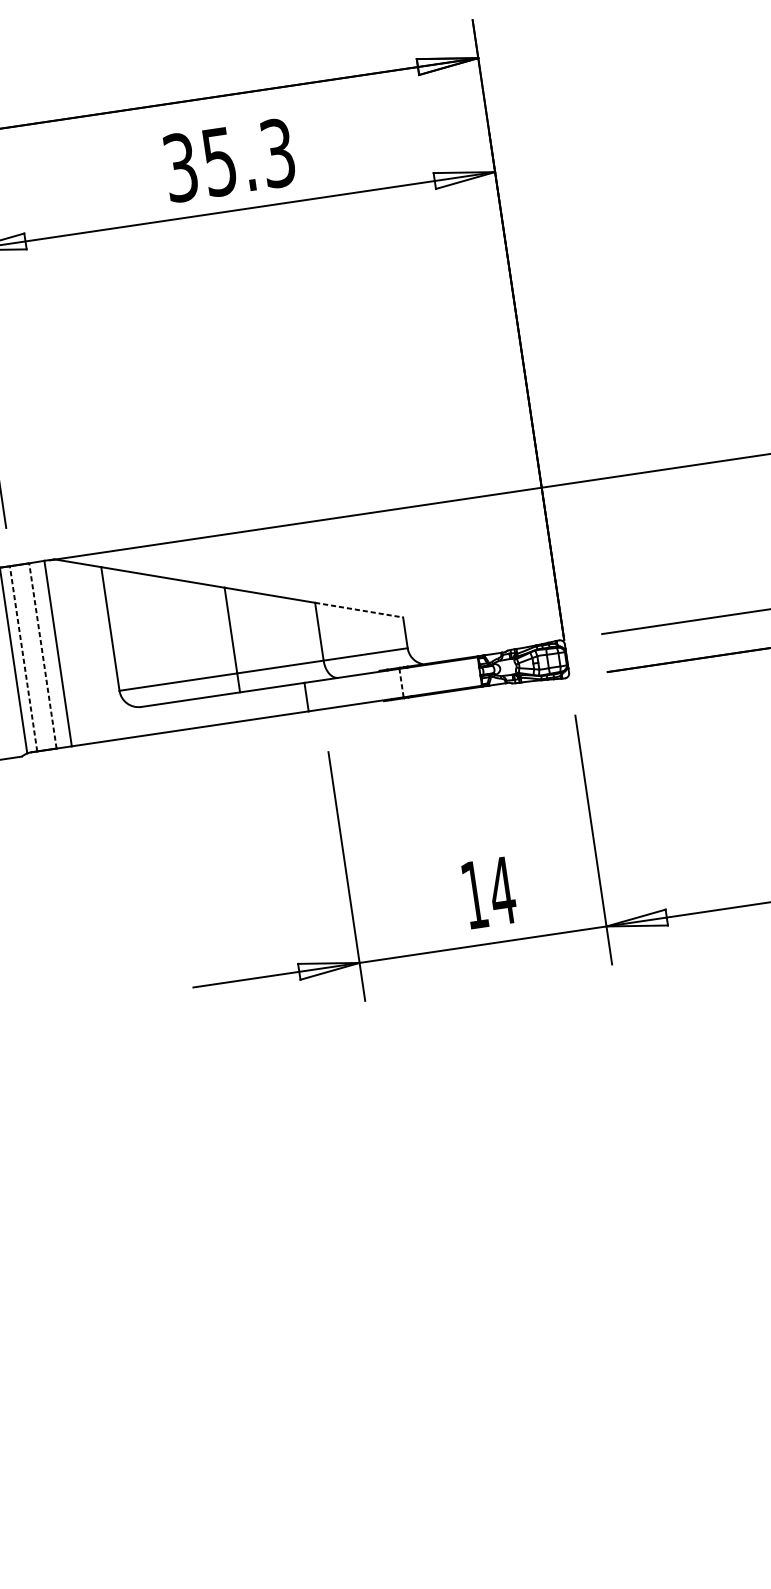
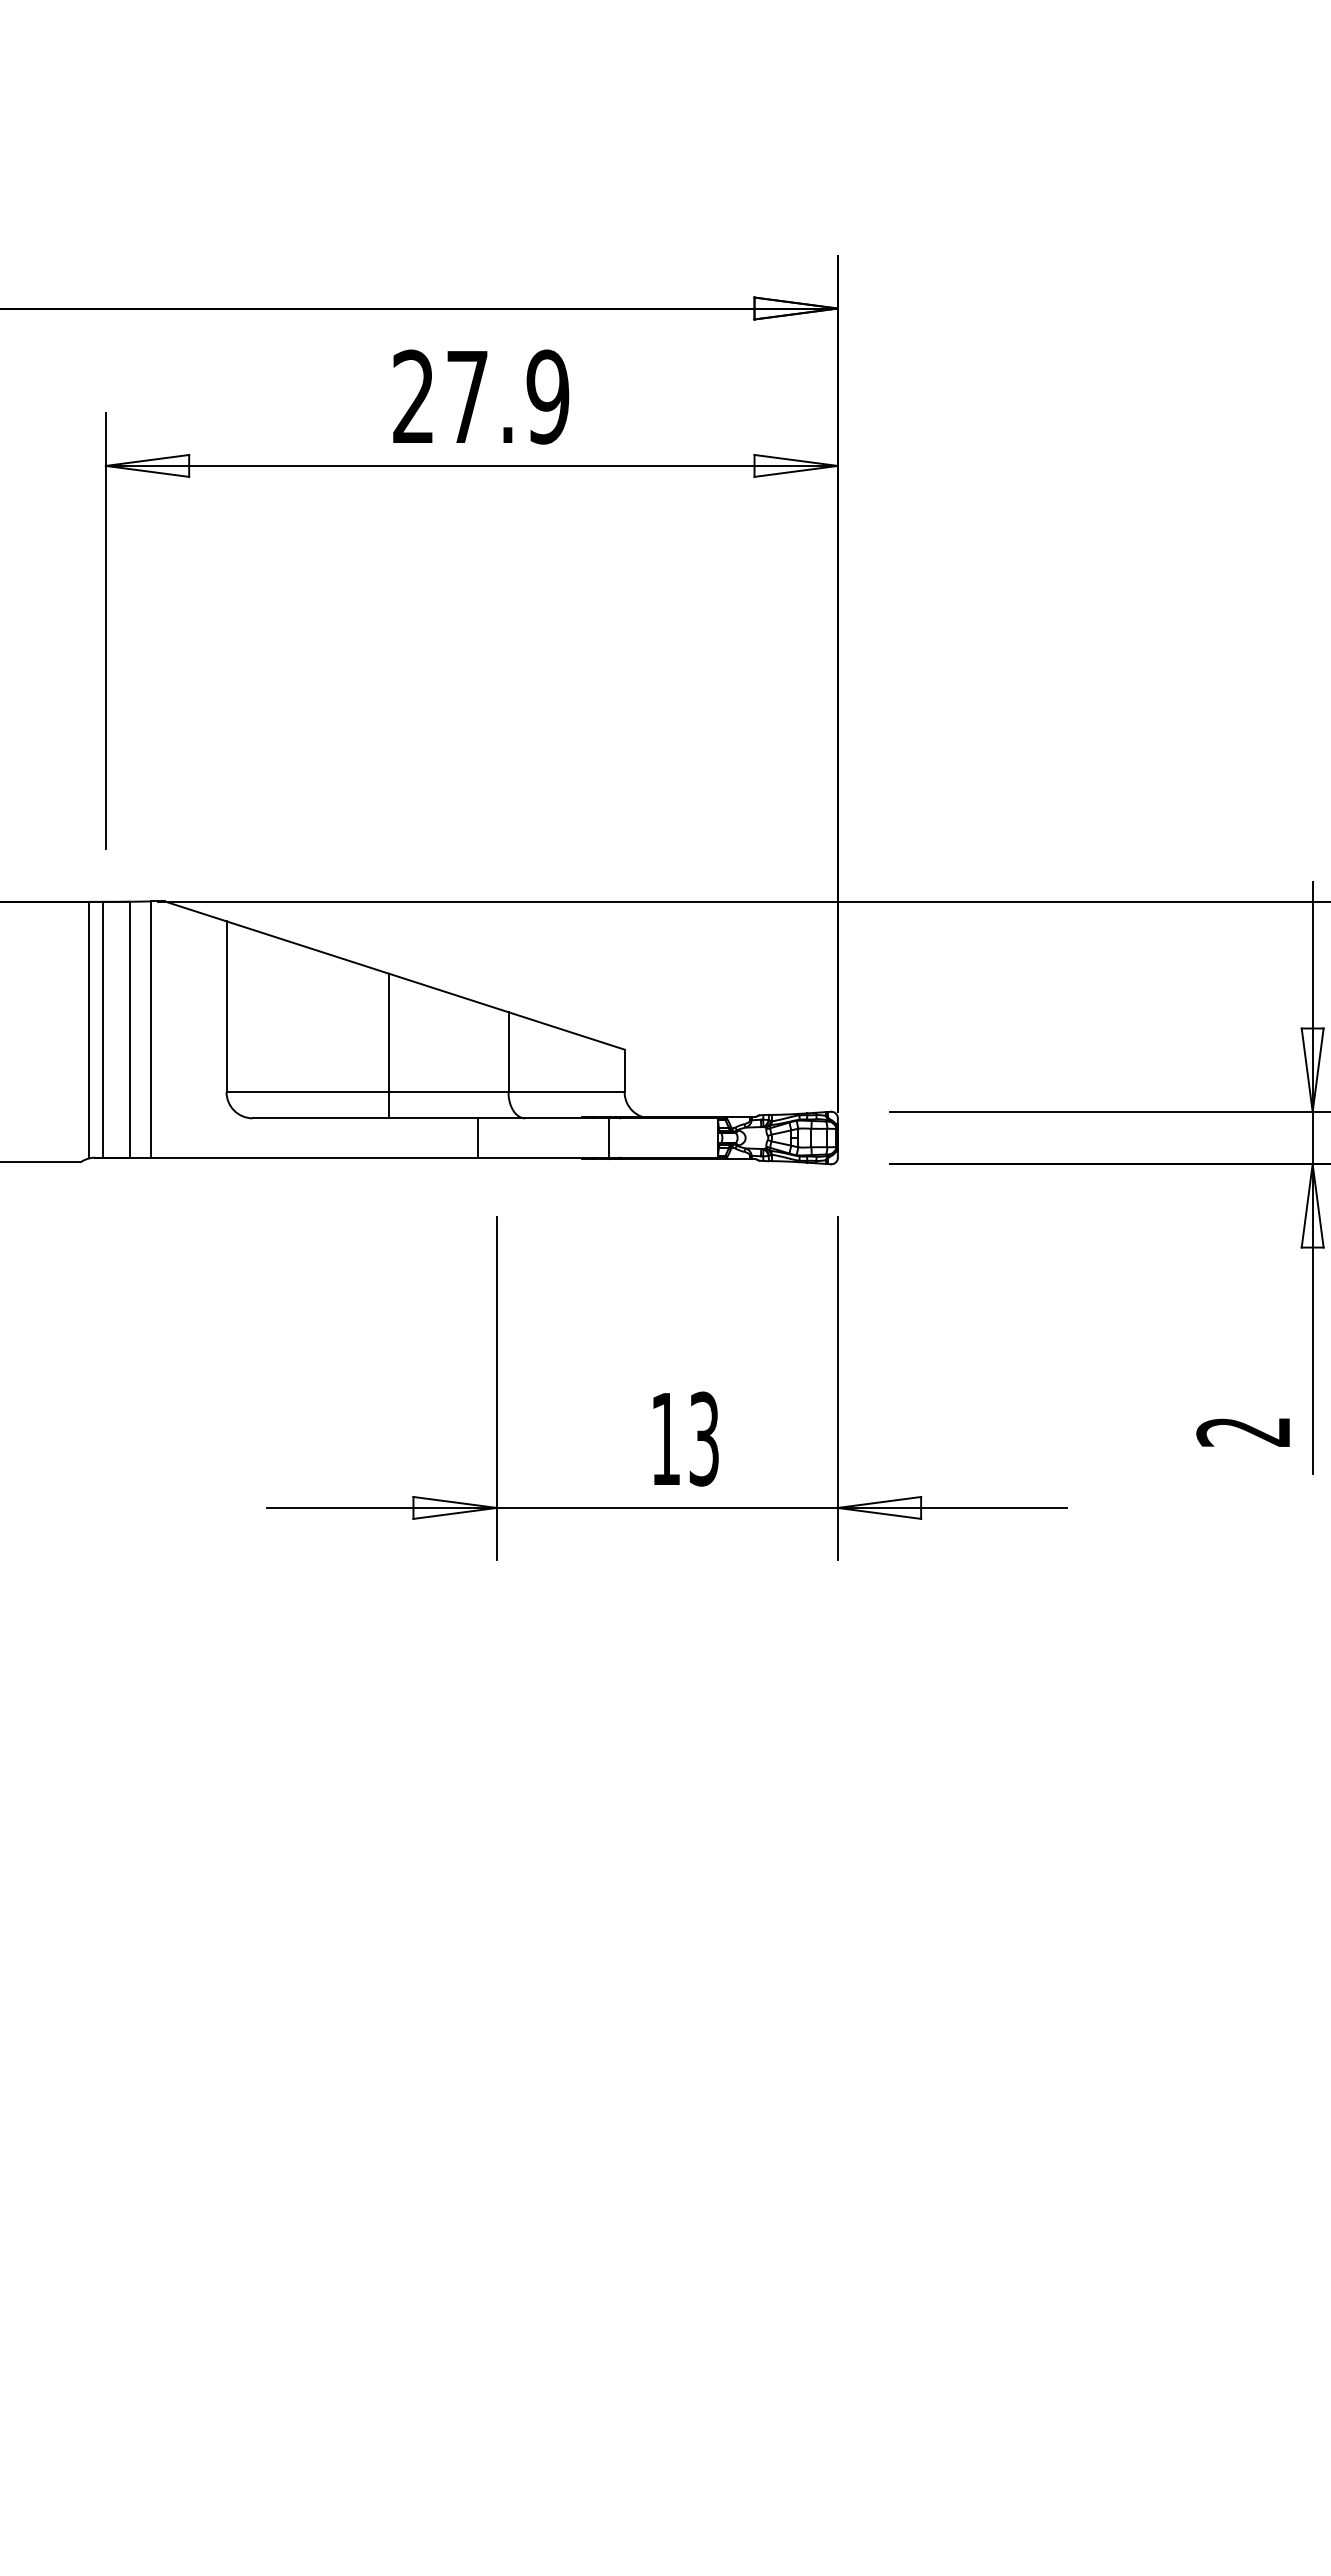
text: (229, 159) -> (481, 396), 35.3 -> 27.9
line: (359, 609) -> (566, 1030), dashed -> solid
line: (42, 655) -> (129, 1029), dashed -> solid
line: (23, 658) -> (103, 1029), dashed -> solid
line: (401, 683) -> (609, 1138), dashed -> solid
text: (502, 890) -> (704, 1438), 14 -> 13

